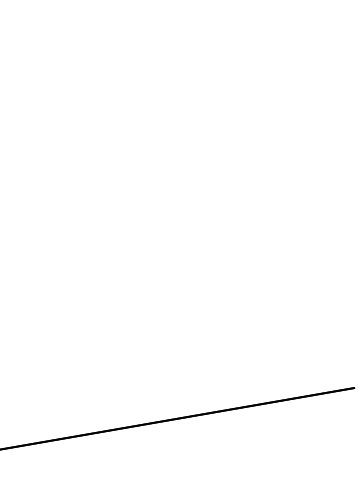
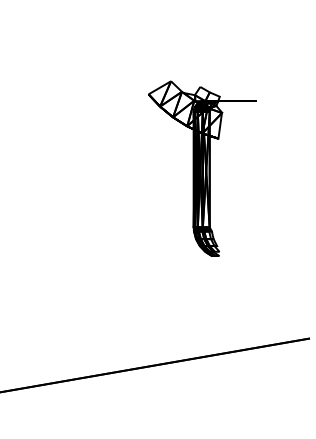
part: (231, 193) -> (202, 168), added

